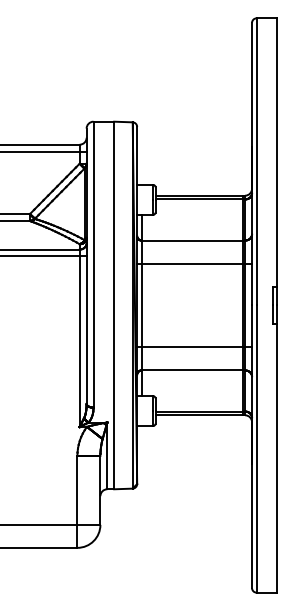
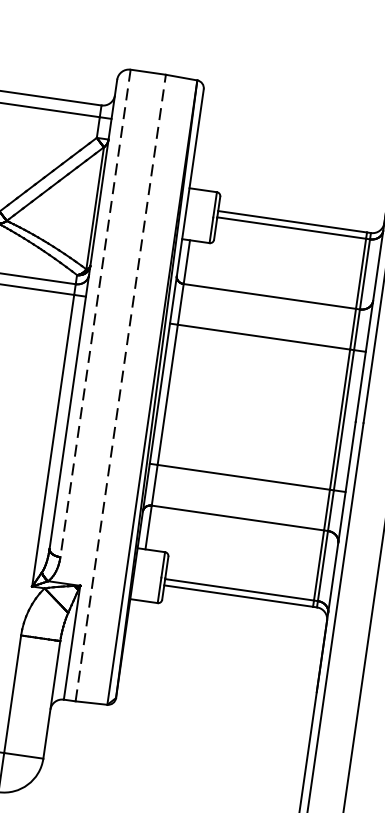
line: (93, 264) -> (95, 313), solid -> dashed
line: (114, 305) -> (121, 388), solid -> dashed

